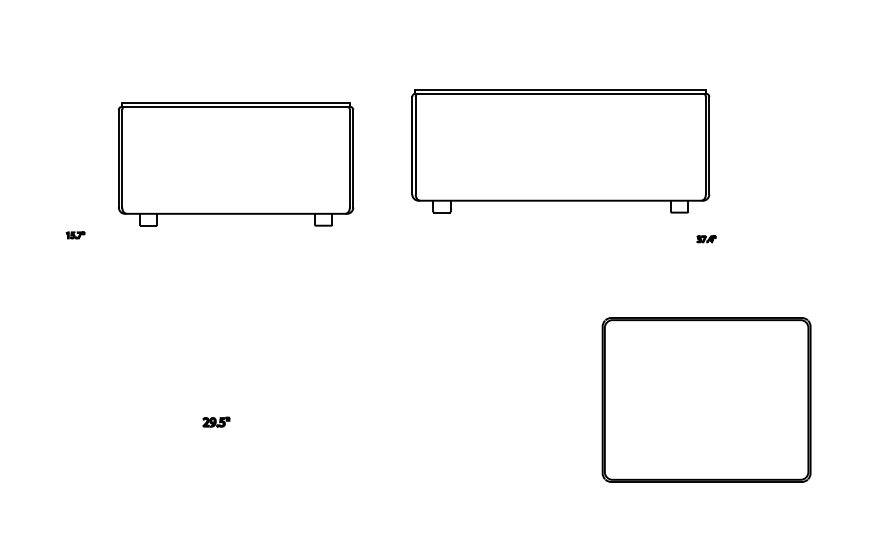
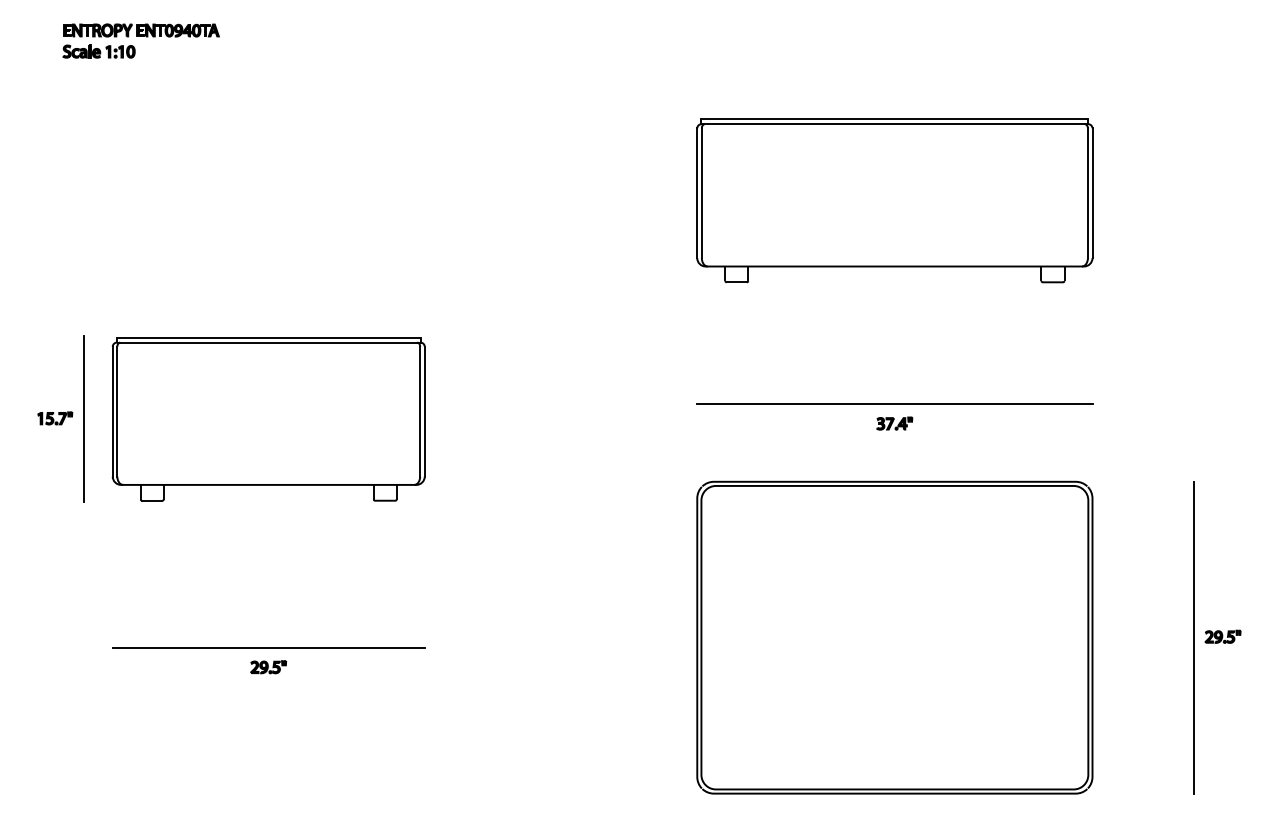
part: (560, 151) -> (894, 200), moved
part: (235, 164) -> (268, 419), moved
line: (706, 224) -> (894, 404), added
part: (75, 235) -> (55, 418), size x1.43
line: (96, 235) -> (83, 418), added
part: (706, 239) -> (894, 423), size x1.43
part: (706, 399) -> (894, 637), size x1.43
line: (235, 408) -> (268, 648), added
part: (216, 422) -> (268, 667), moved

